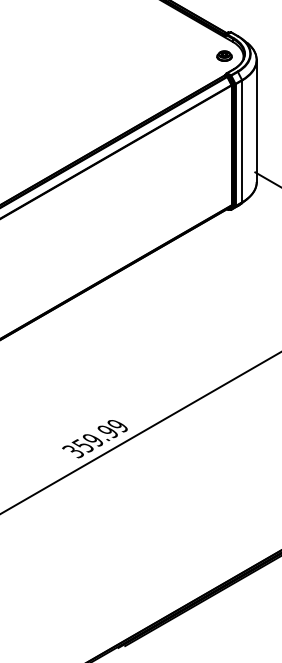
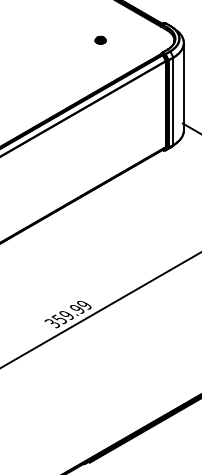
part: (224, 55) -> (100, 39), moved

